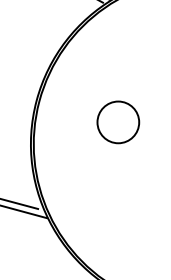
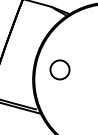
circle: (117, 121) -> (59, 69), moved

